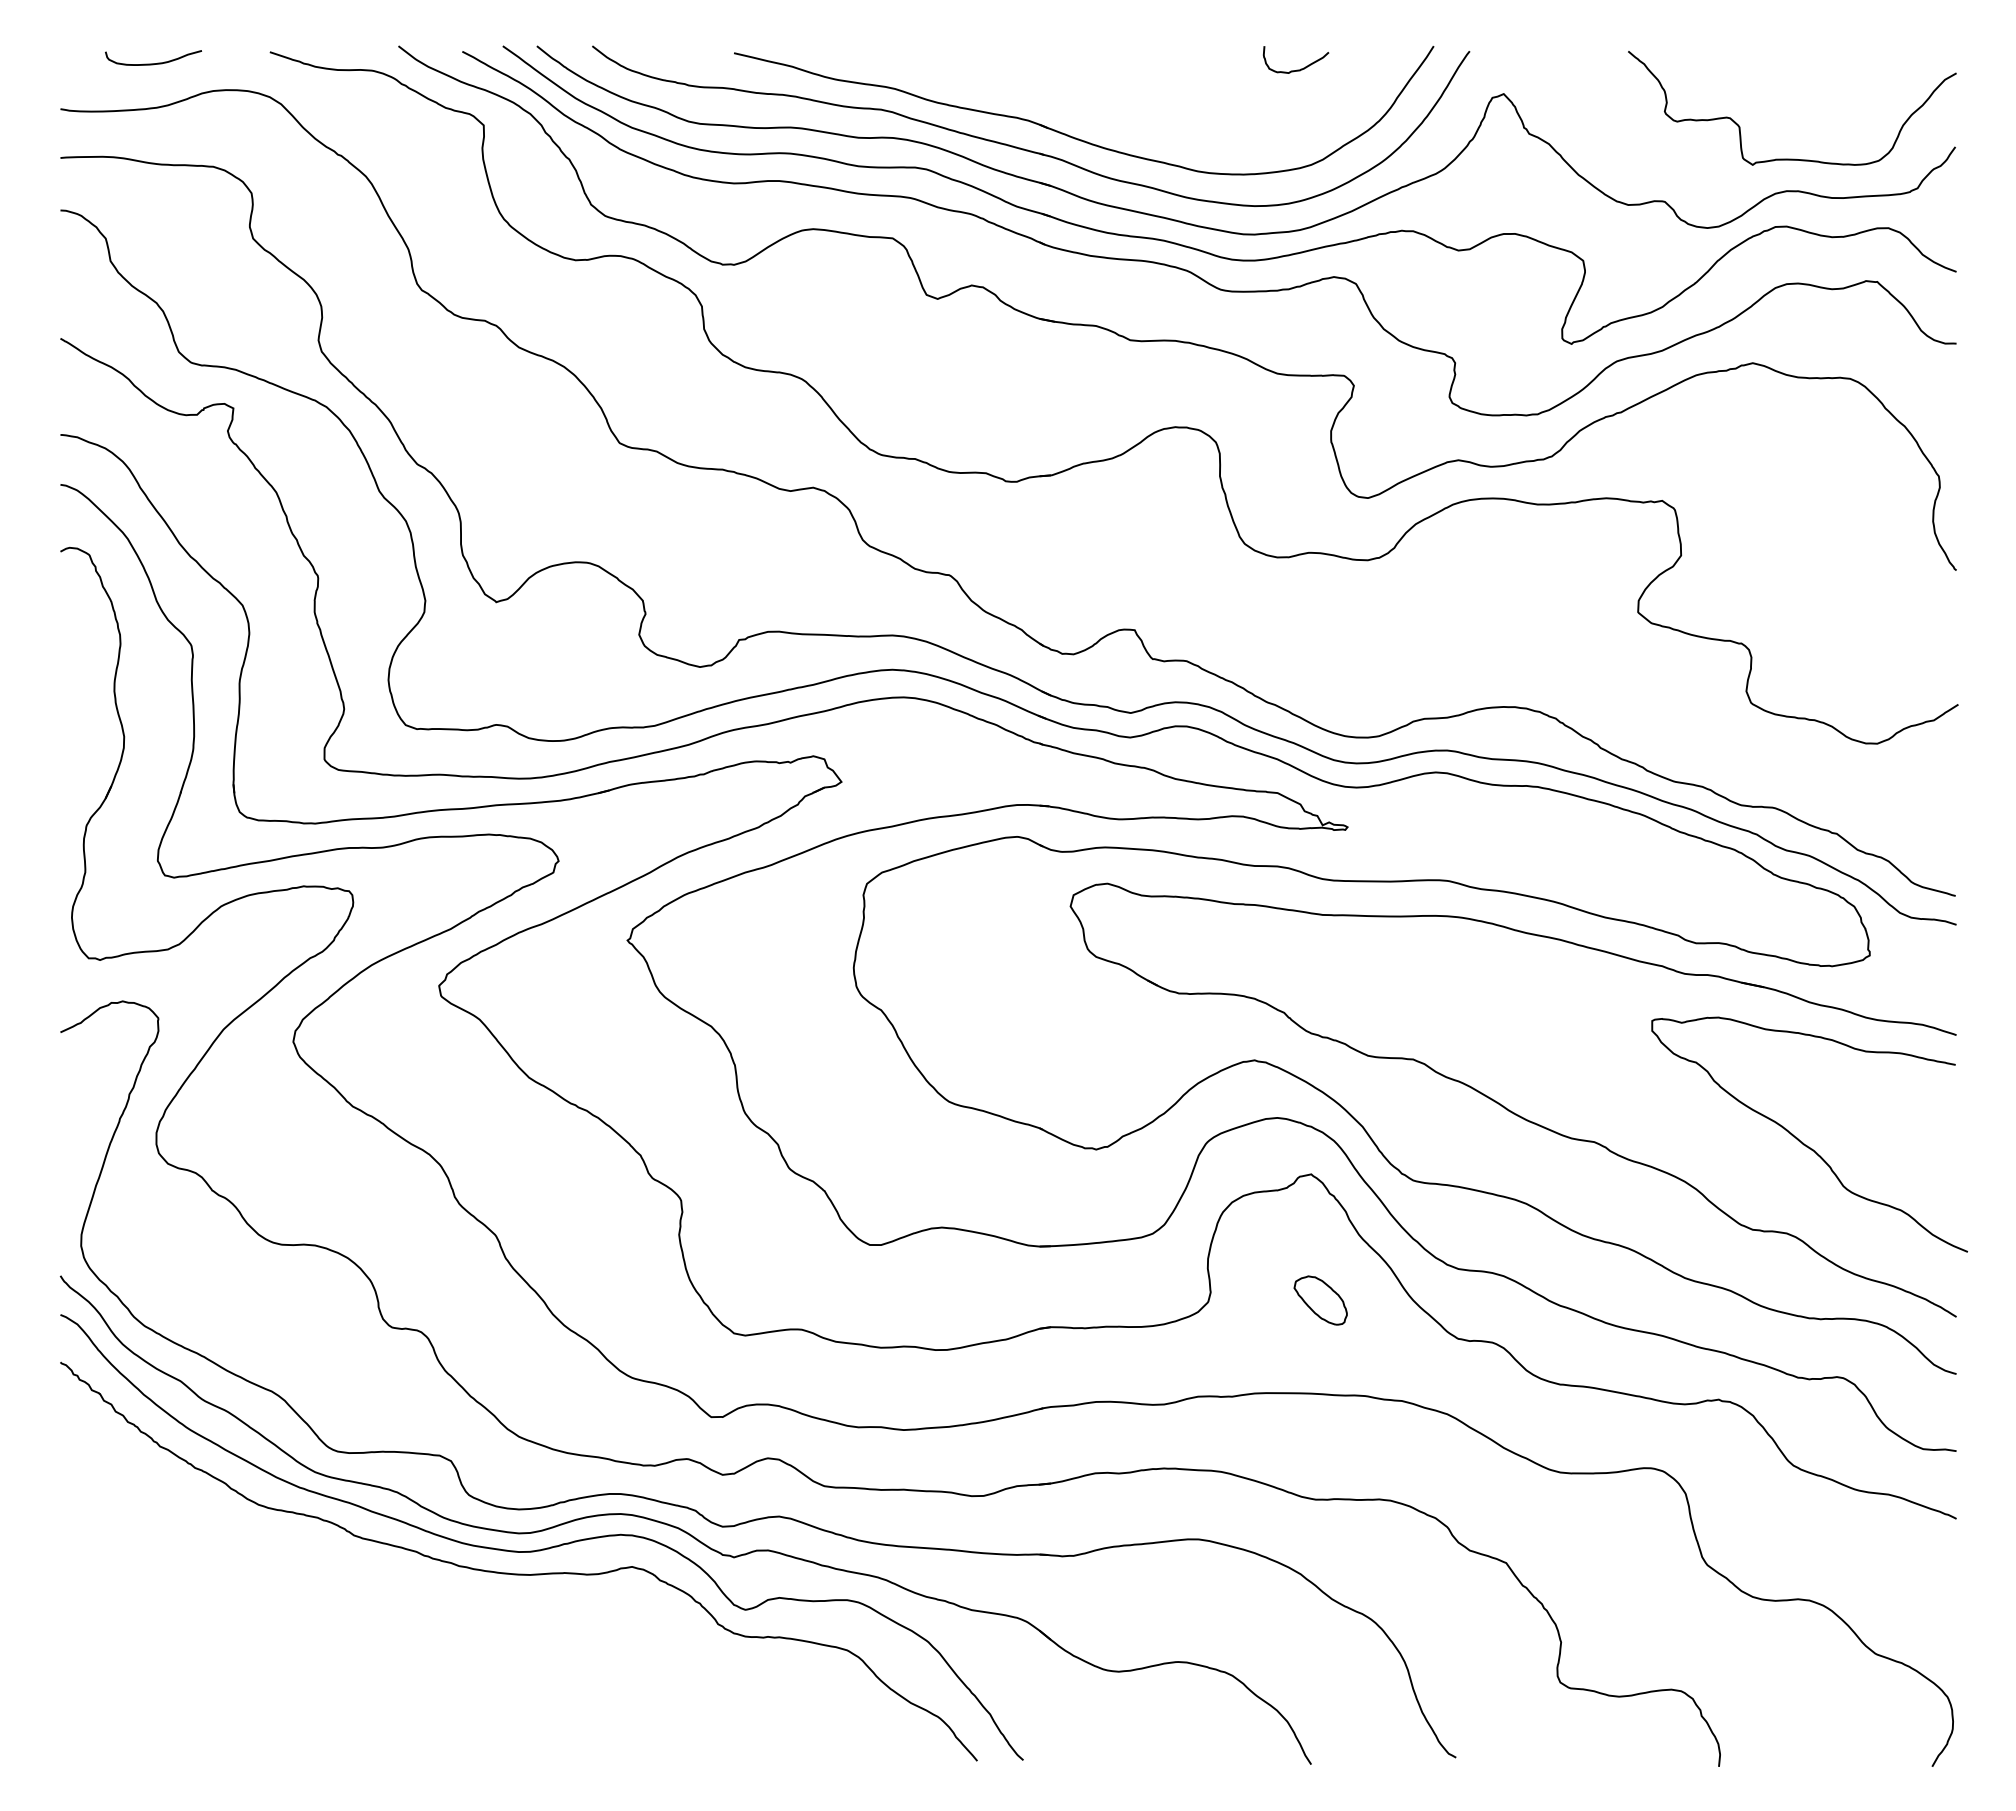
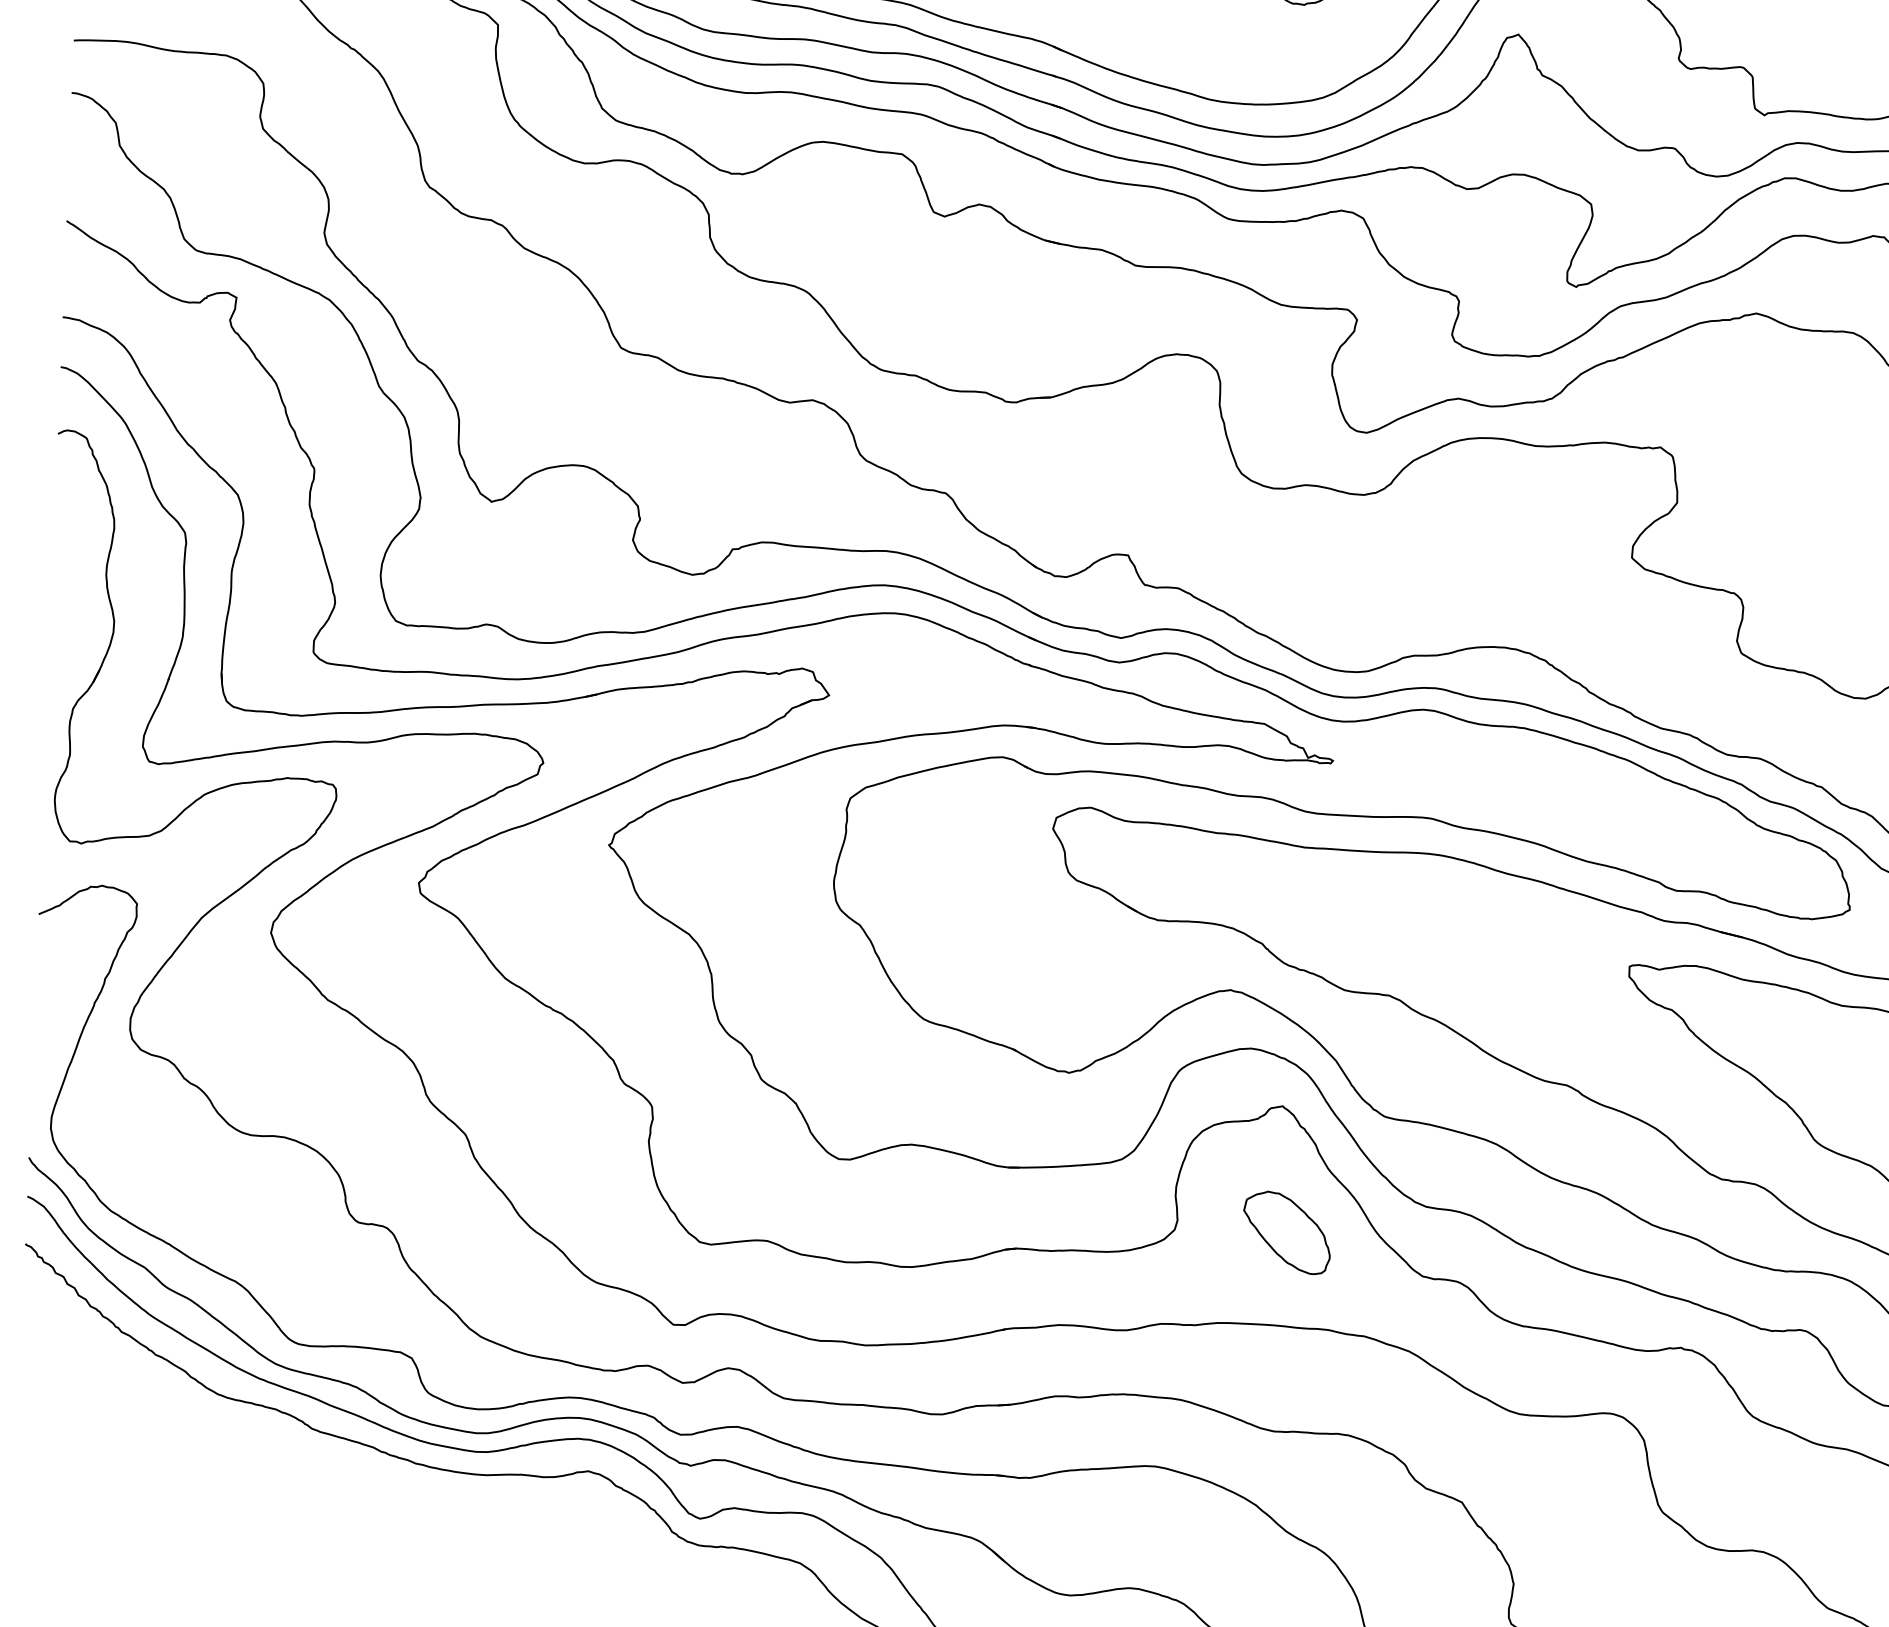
part: (1320, 1300) -> (1286, 1232), size x1.67

